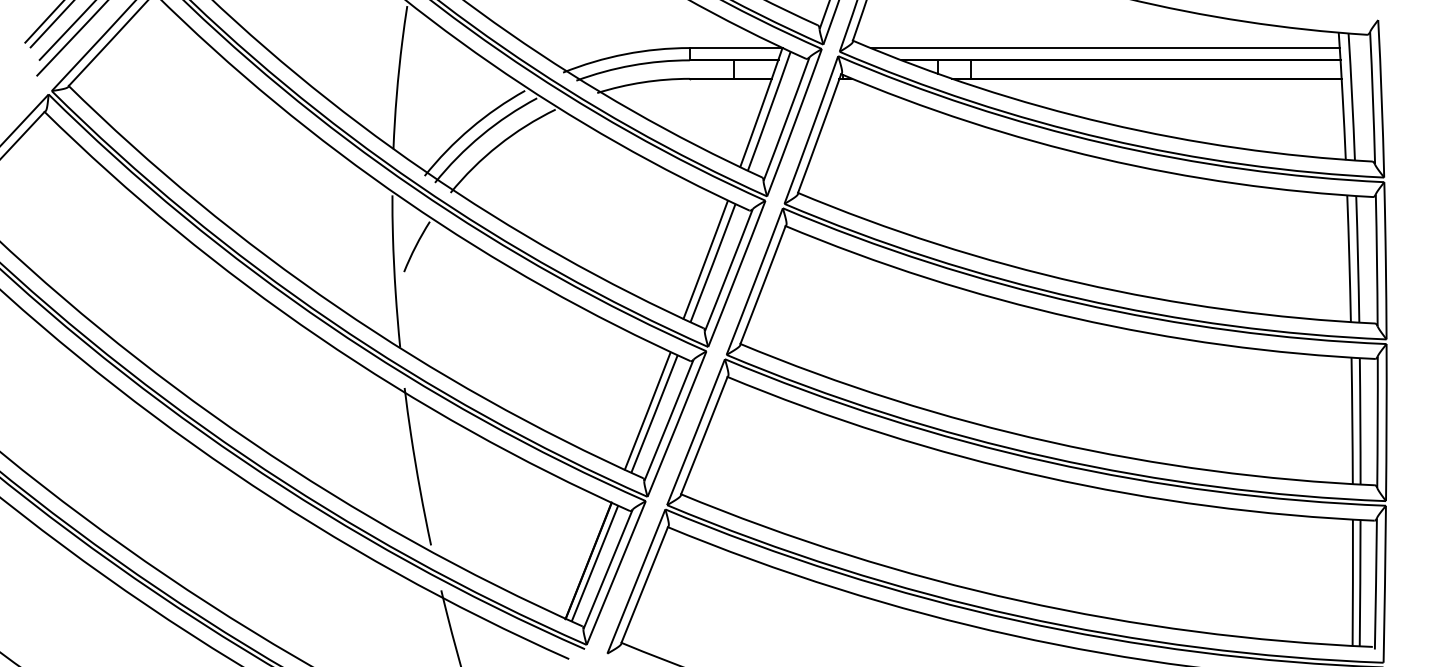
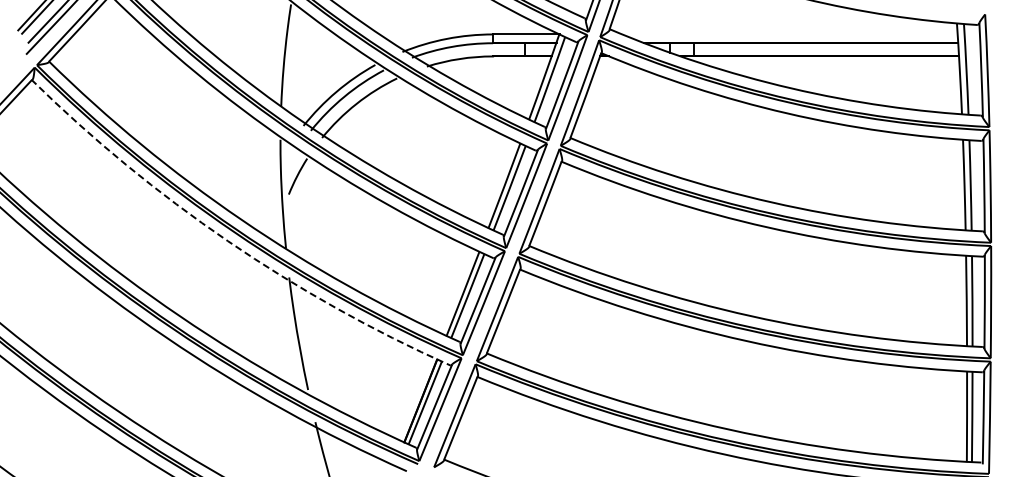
line: (1104, 48) -> (789, 34), removed
arc: (319, 337) -> (228, 241), solid -> dashed

